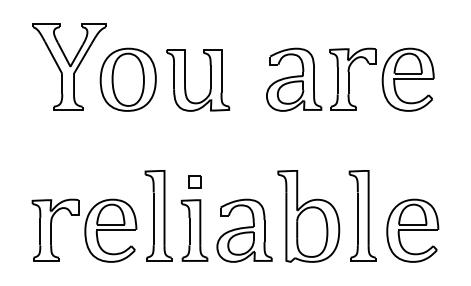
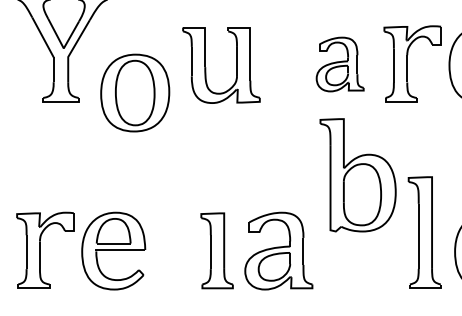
part: (127, 79) -> (134, 92), moved
part: (294, 79) -> (340, 64), size x0.7
part: (194, 181) -> (217, 190), removed
part: (158, 215) -> (172, 232), removed
part: (308, 216) -> (357, 175), moved

